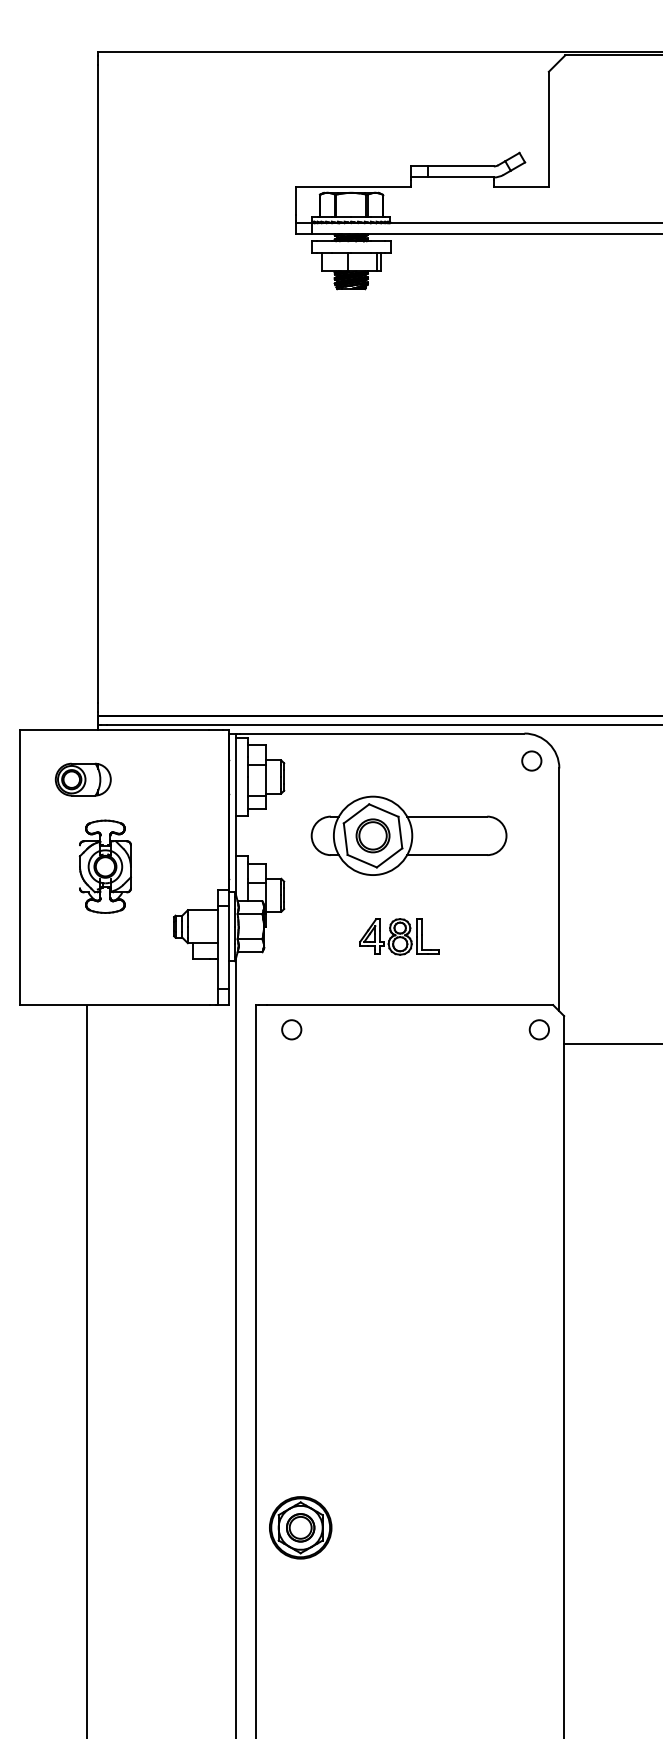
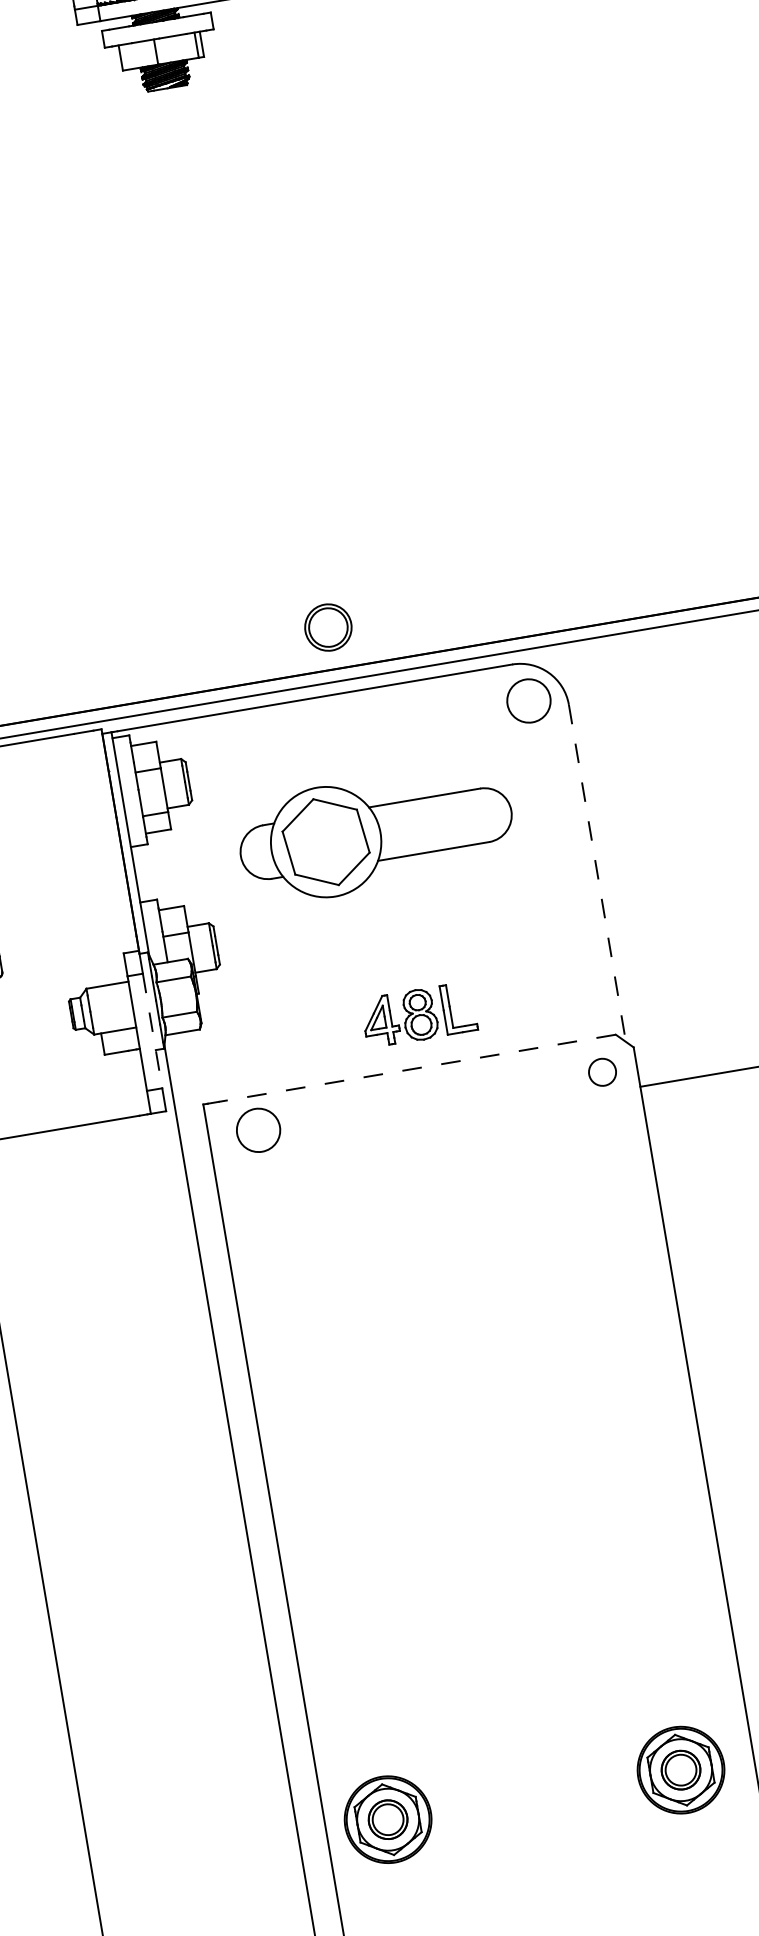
circle: (531, 760) -> (528, 700), size x1.6
part: (372, 835) -> (327, 627), moved
line: (559, 890) -> (597, 874), solid -> dashed
part: (399, 936) -> (418, 1014), moved
line: (229, 948) -> (153, 1032), solid -> dashed
line: (409, 1005) -> (416, 1069), solid -> dashed
circle: (291, 1029) -> (258, 1130), size x1.6
part: (511, 1527) -> (680, 1769), added

